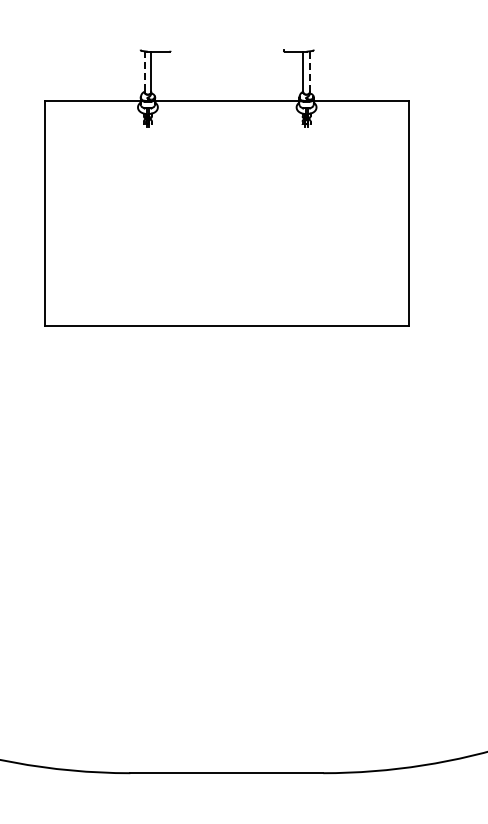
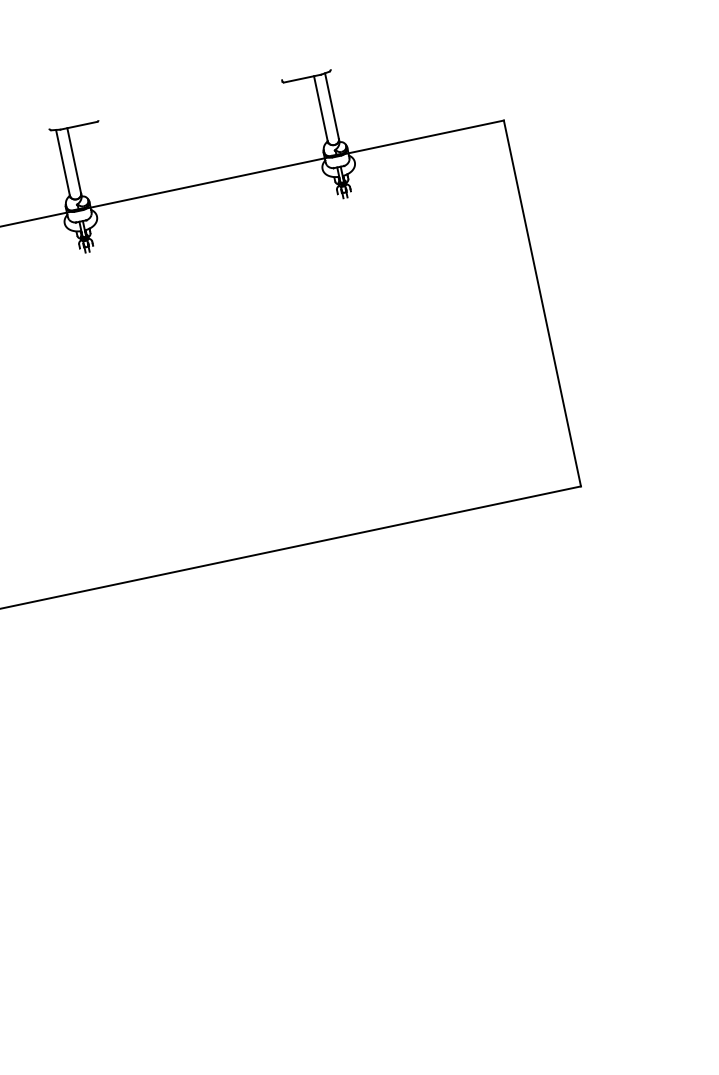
line: (310, 71) -> (332, 105), dashed -> solid
line: (144, 72) -> (63, 164), dashed -> solid

